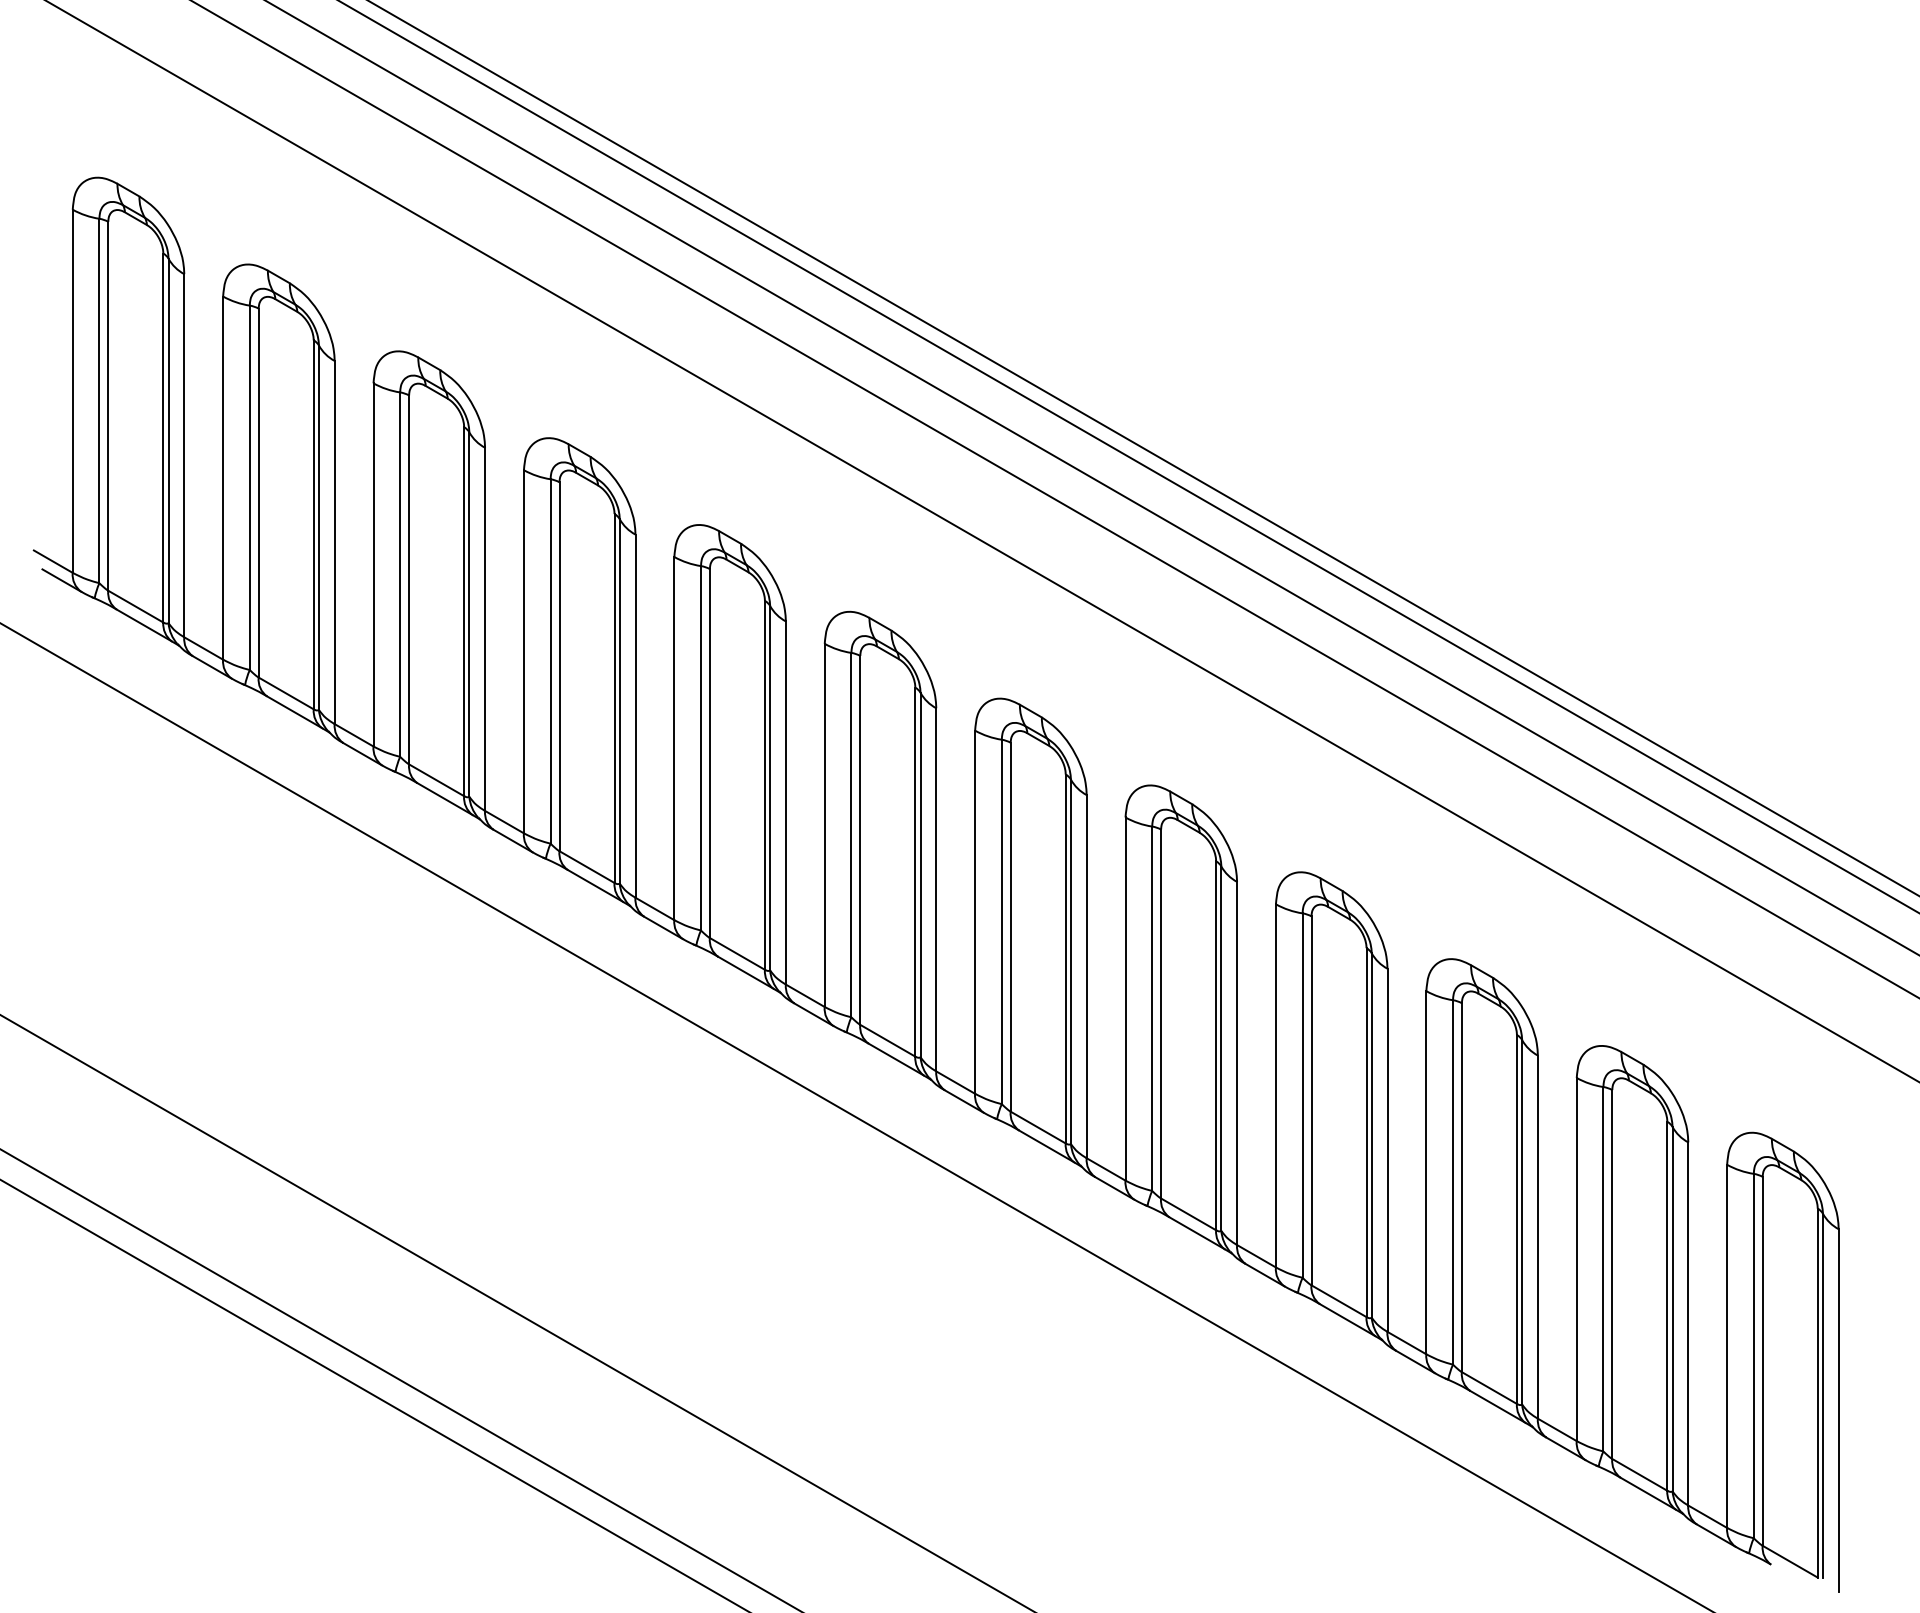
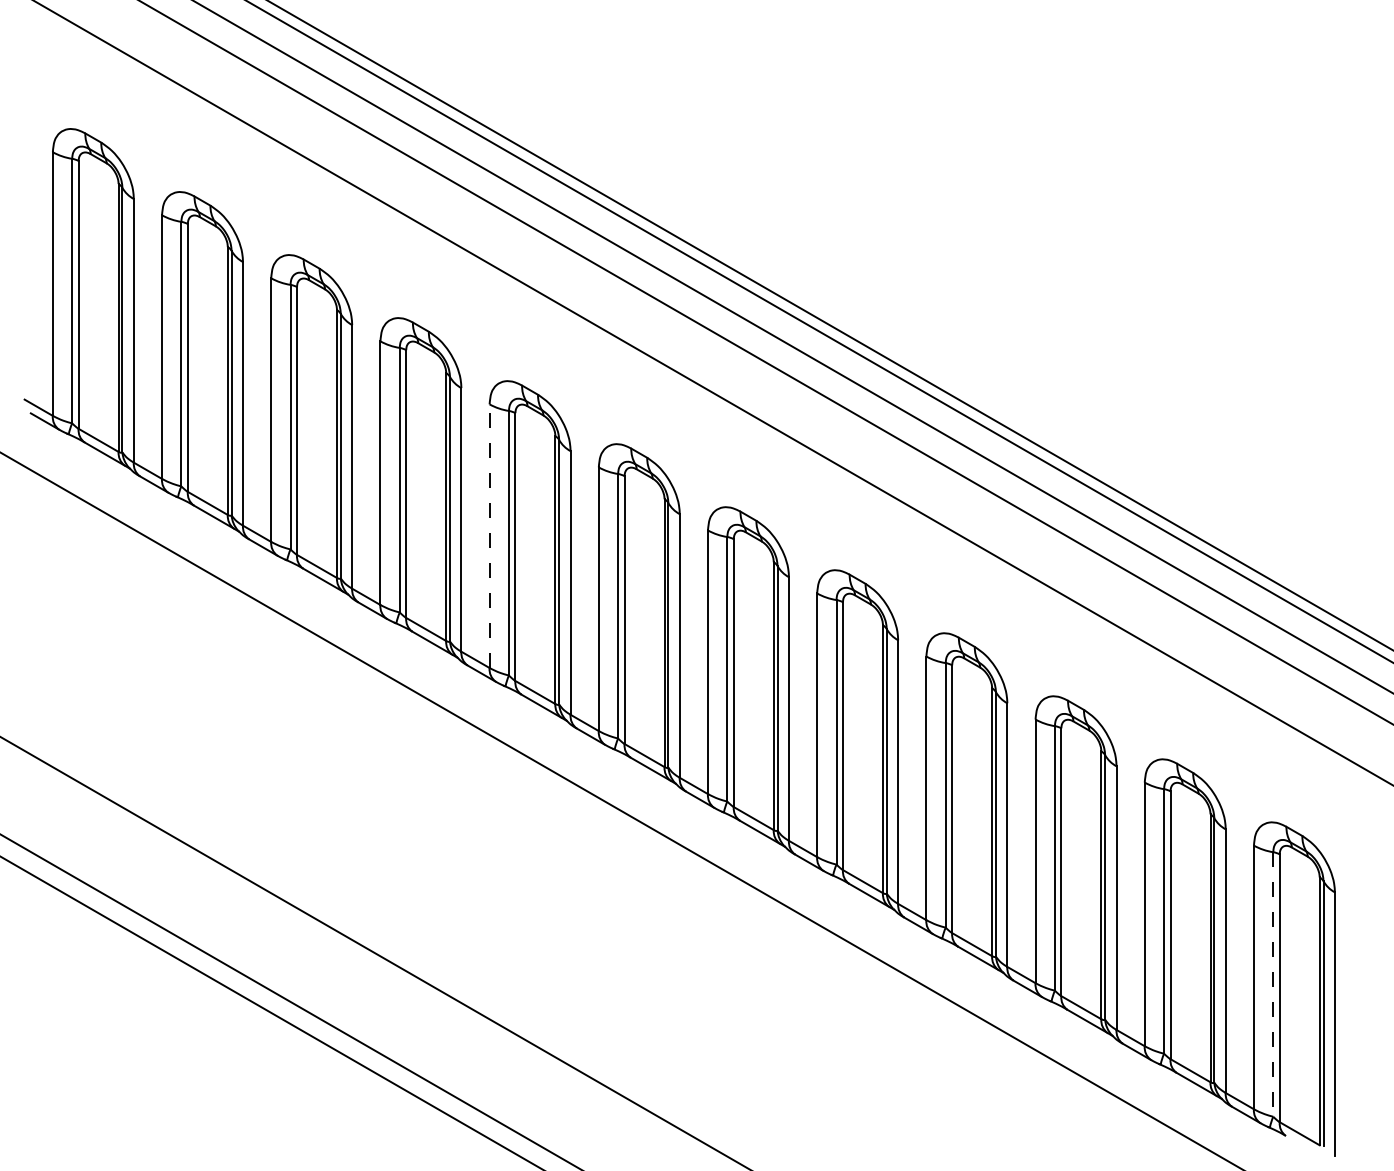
line: (674, 738) -> (489, 536), solid -> dashed
line: (1753, 1356) -> (1273, 984), solid -> dashed

